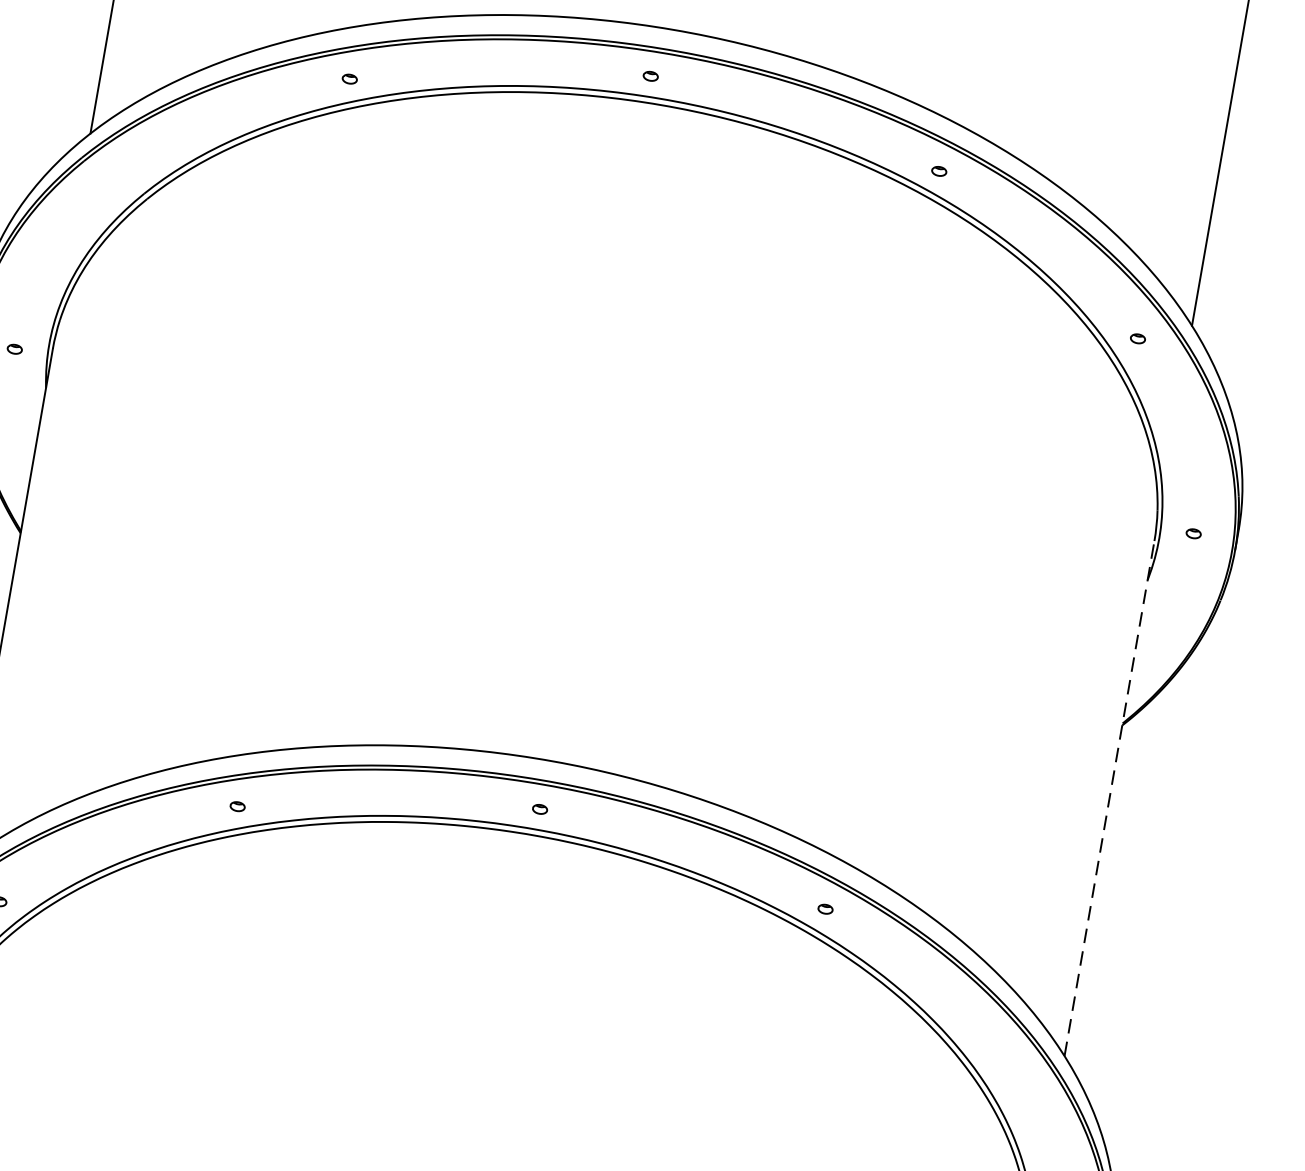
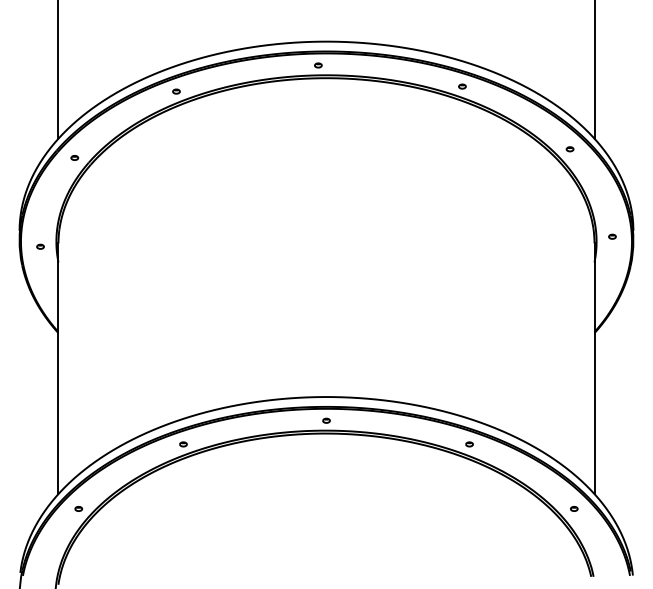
part: (116, 177) -> (74, 157), added
line: (1109, 798) -> (594, 368), dashed -> solid
part: (1018, 1078) -> (574, 508), added

